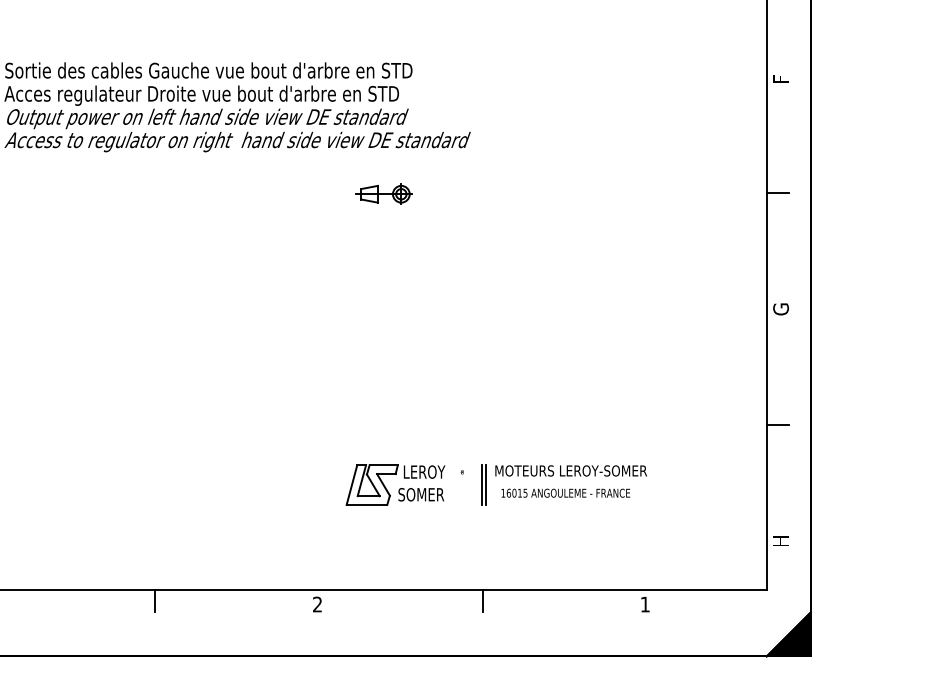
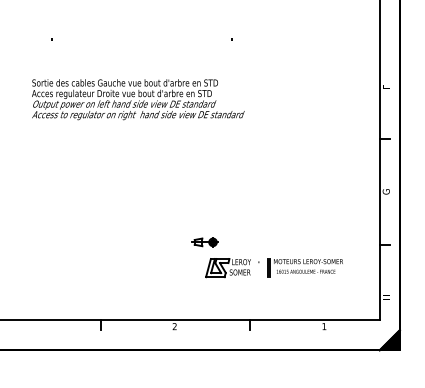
part: (382, 194) -> (204, 242), moved
part: (494, 486) -> (273, 268), moved

